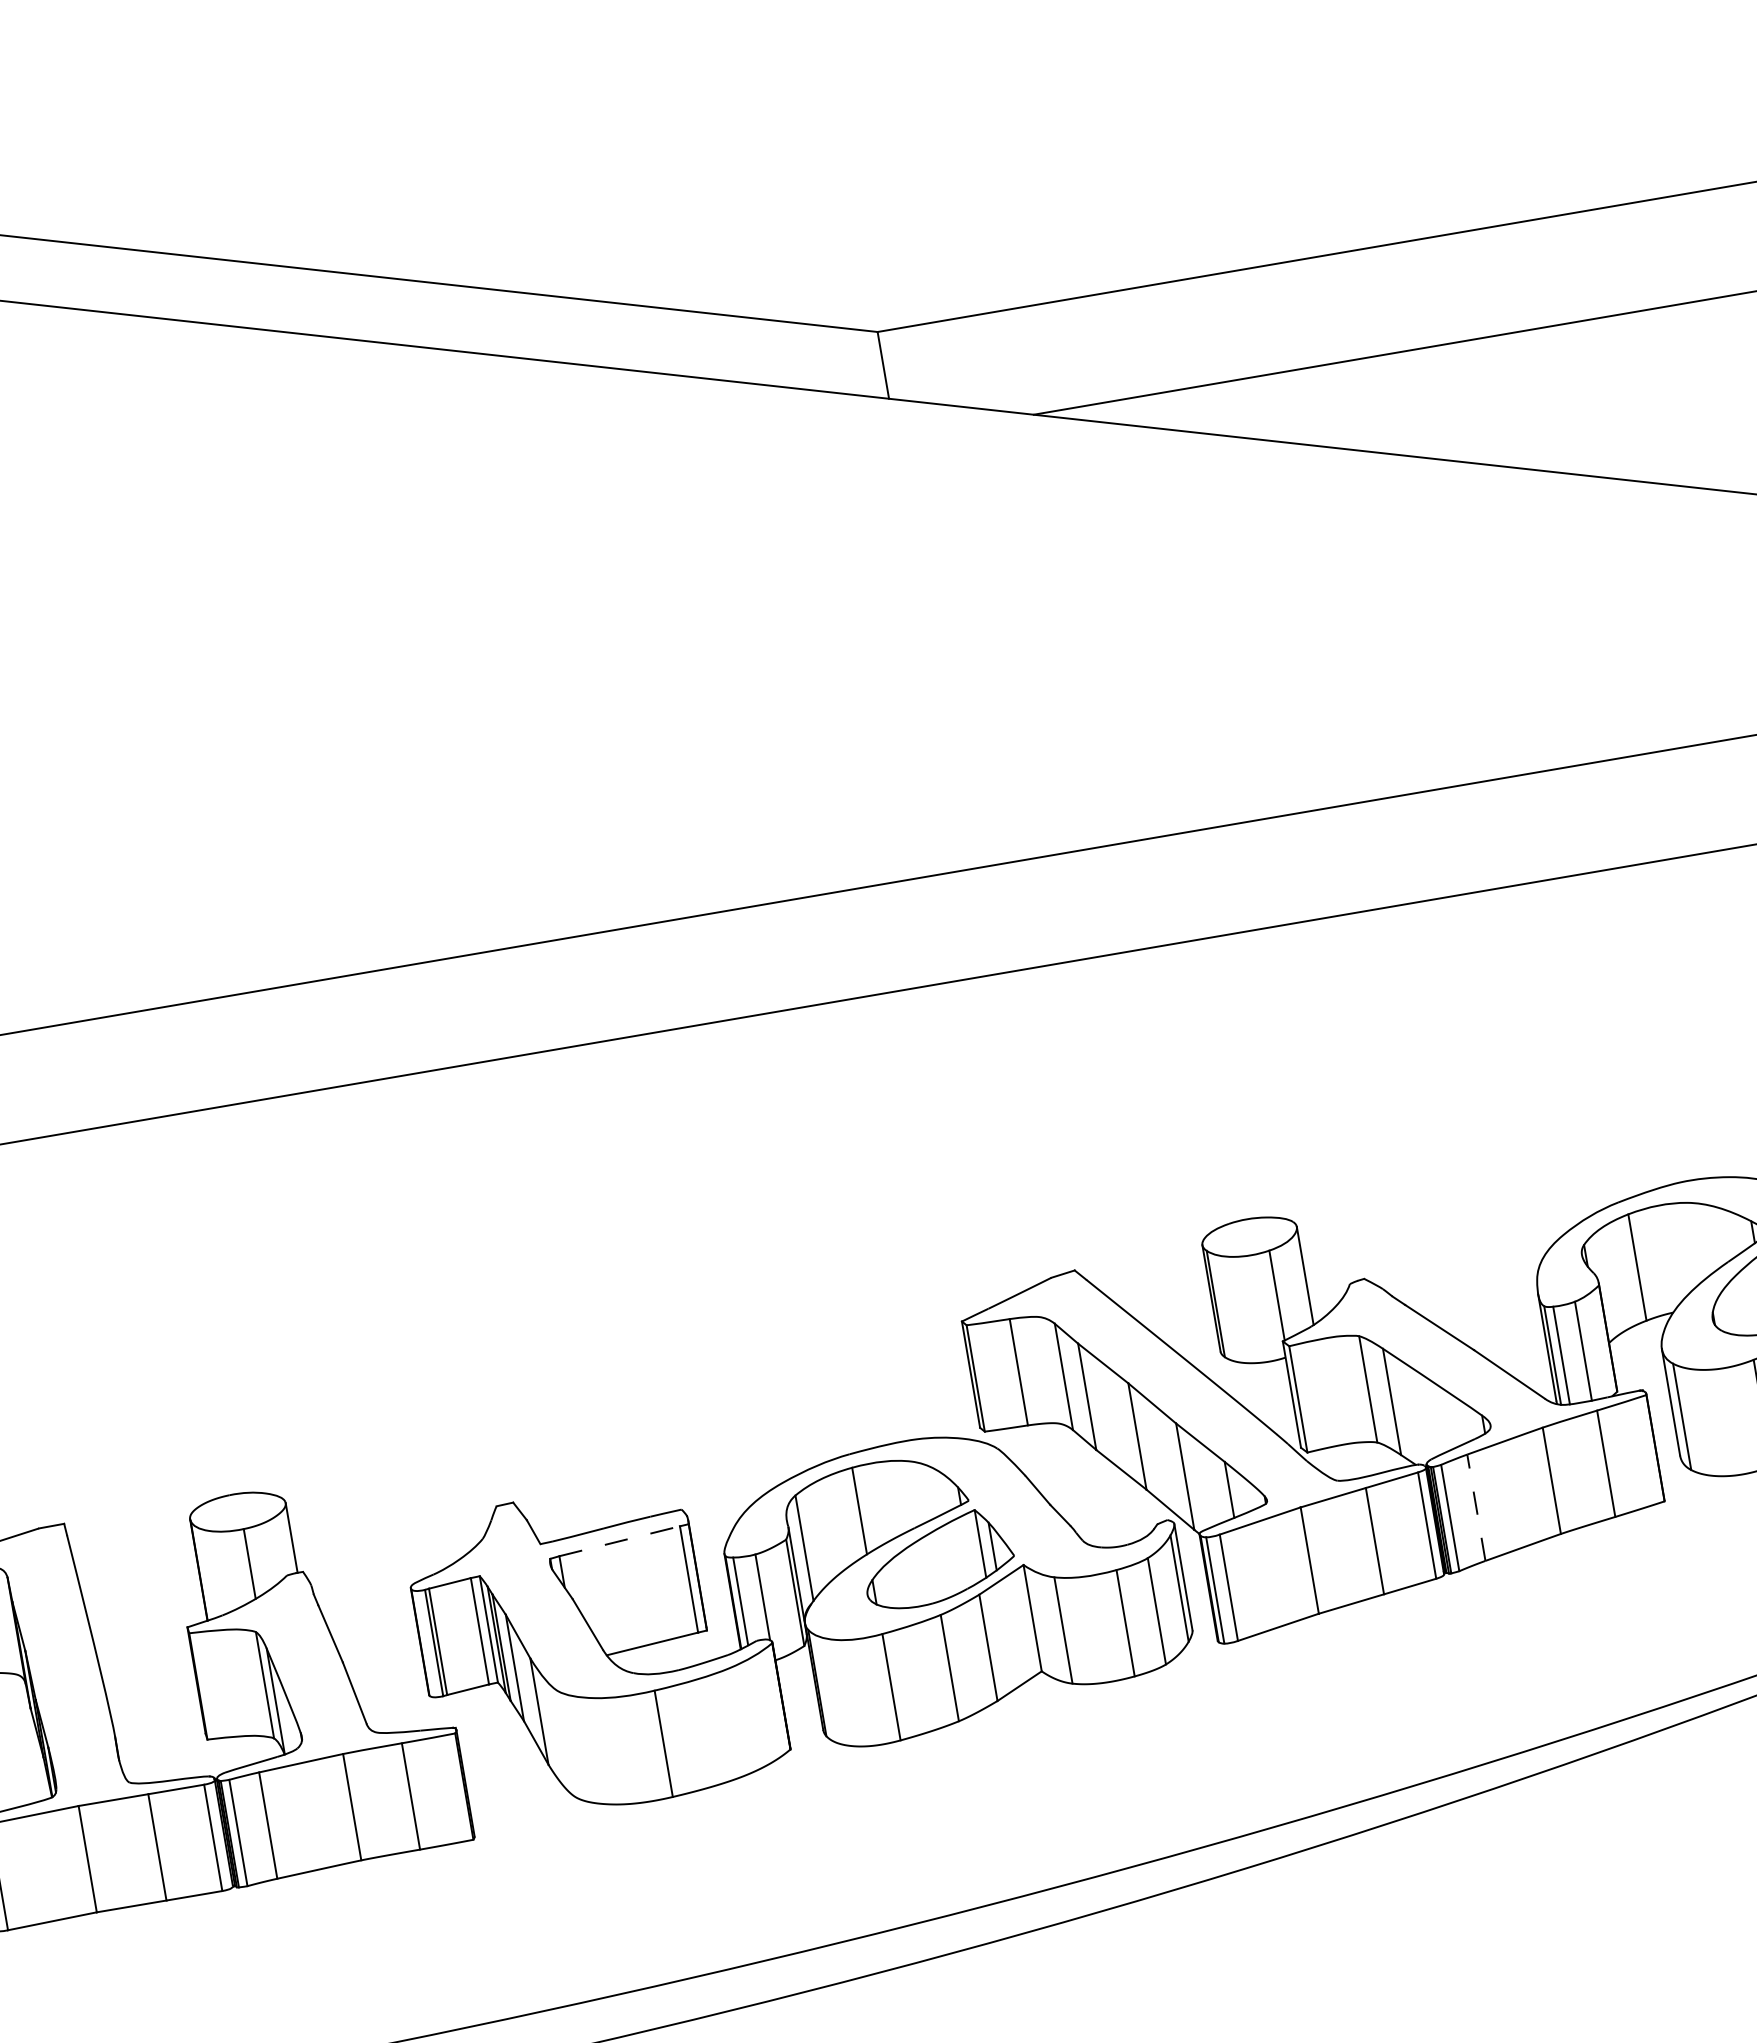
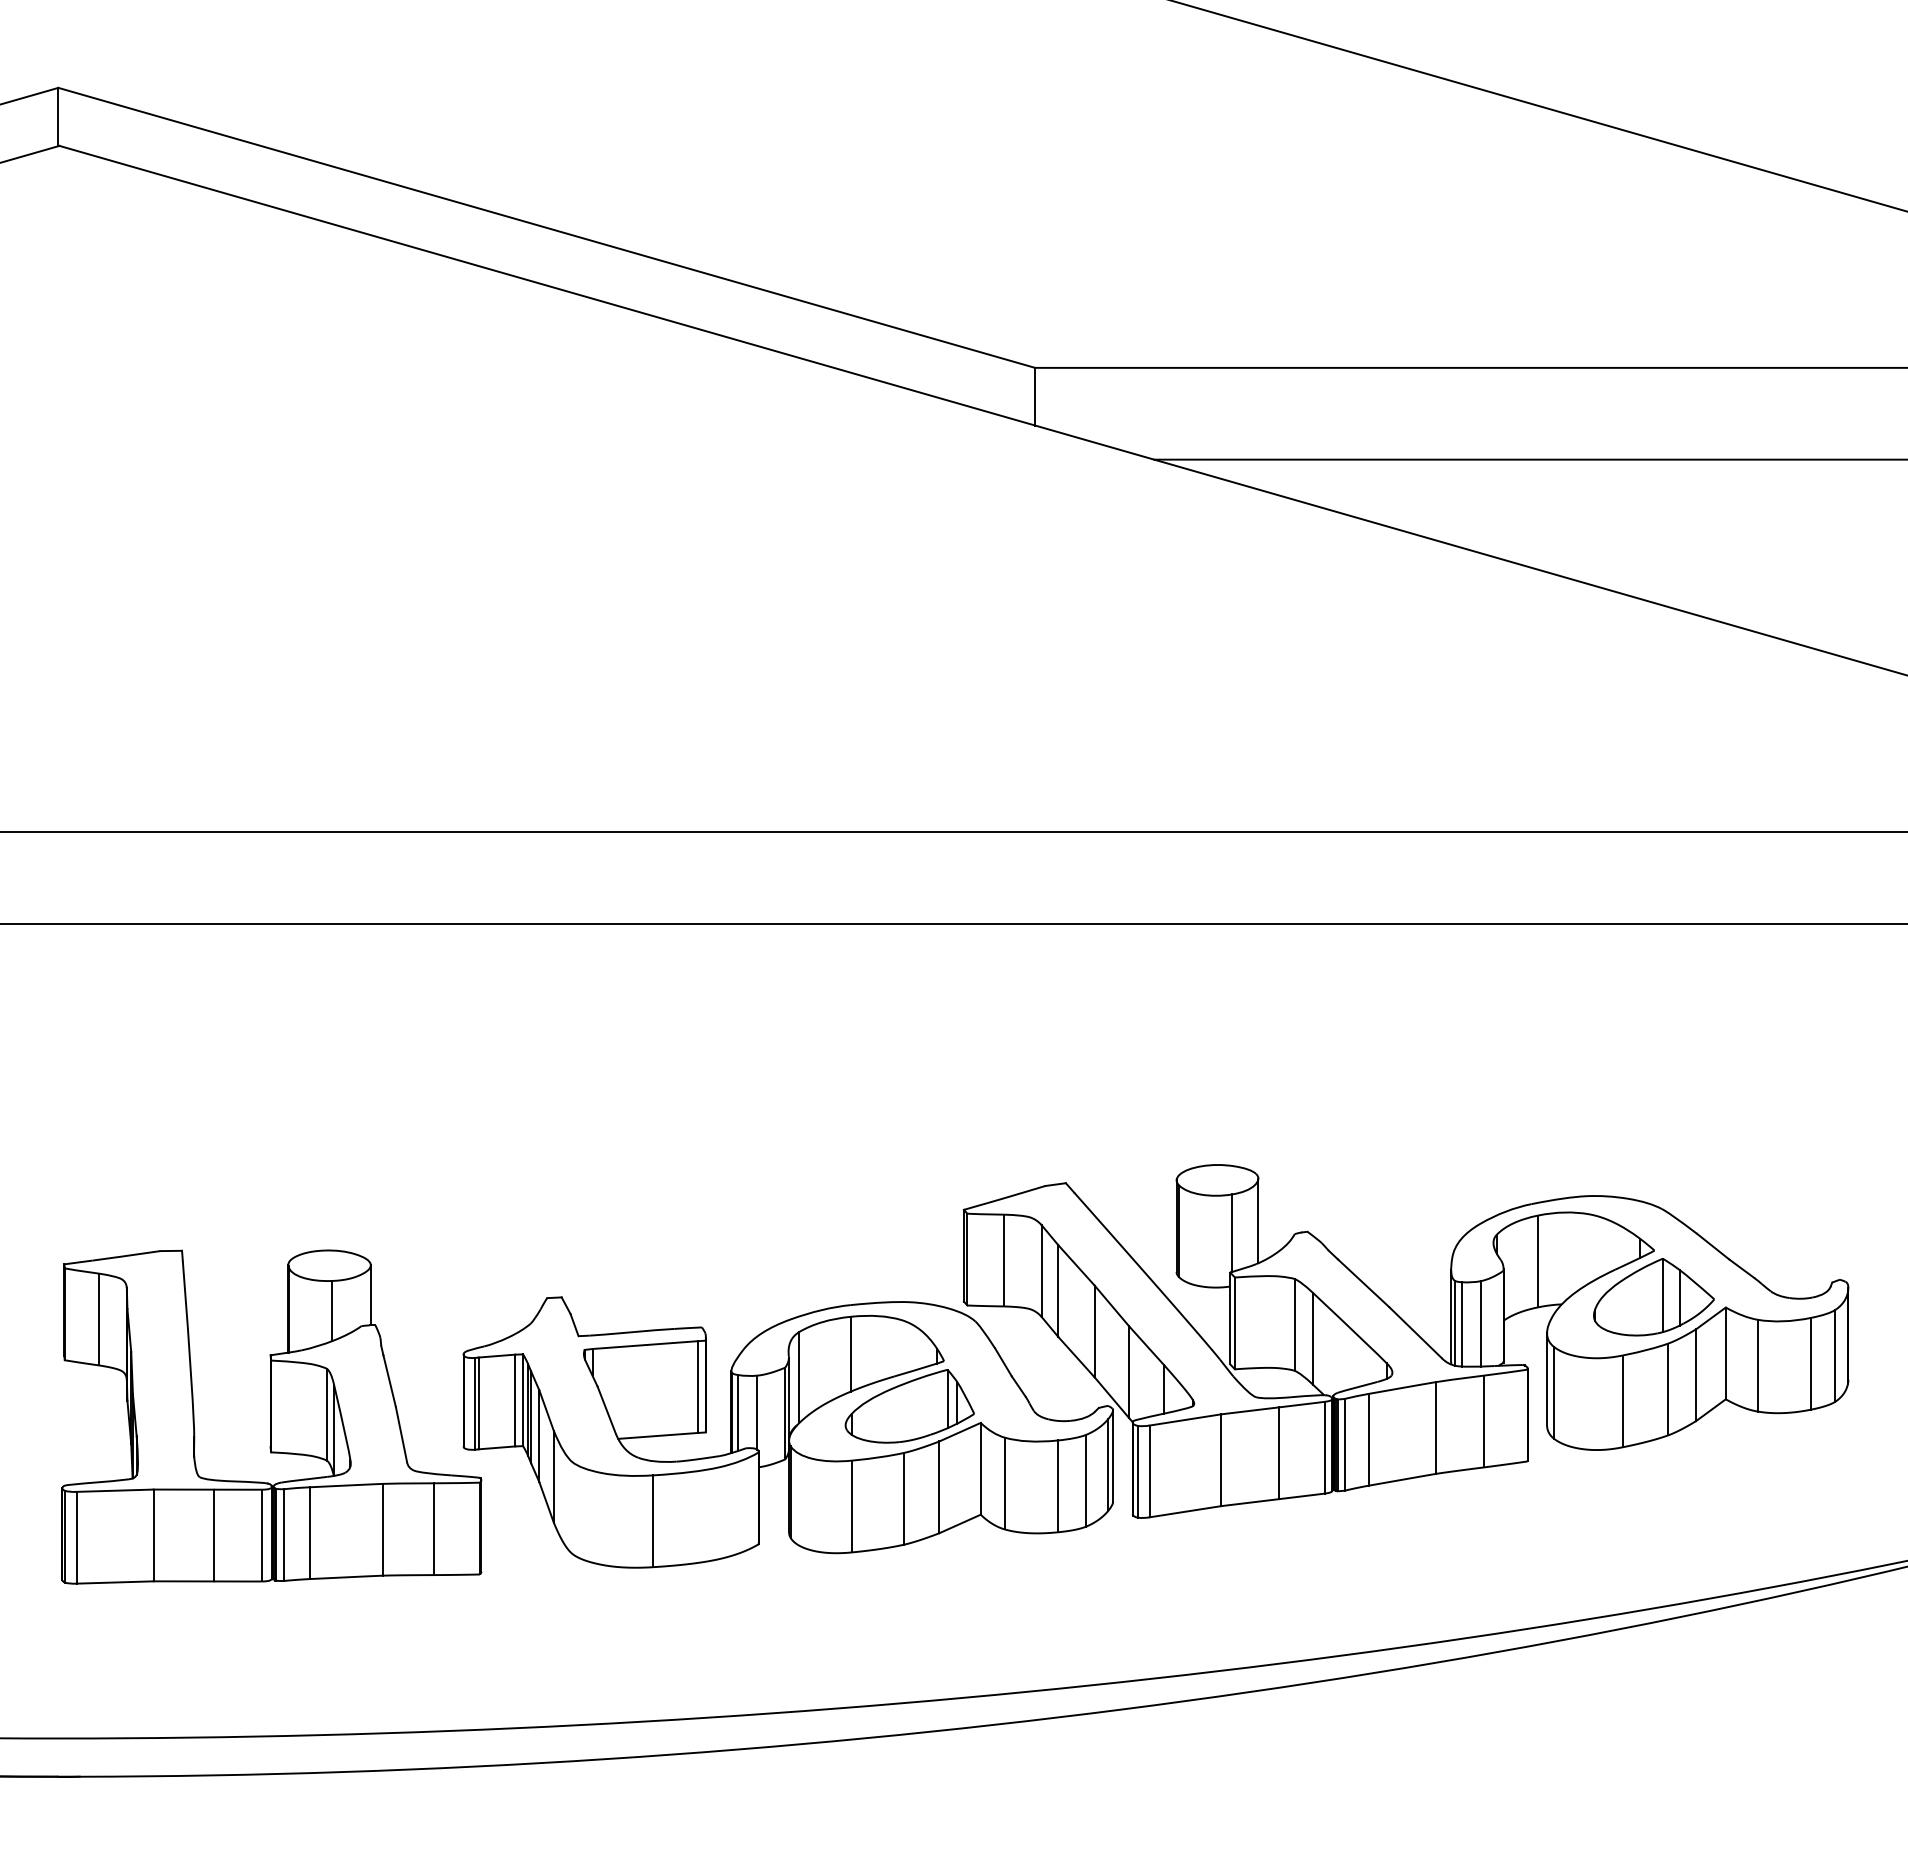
line: (1476, 1507) -> (1368, 1439), dashed -> solid
line: (619, 1541) -> (645, 1345), dashed -> solid

